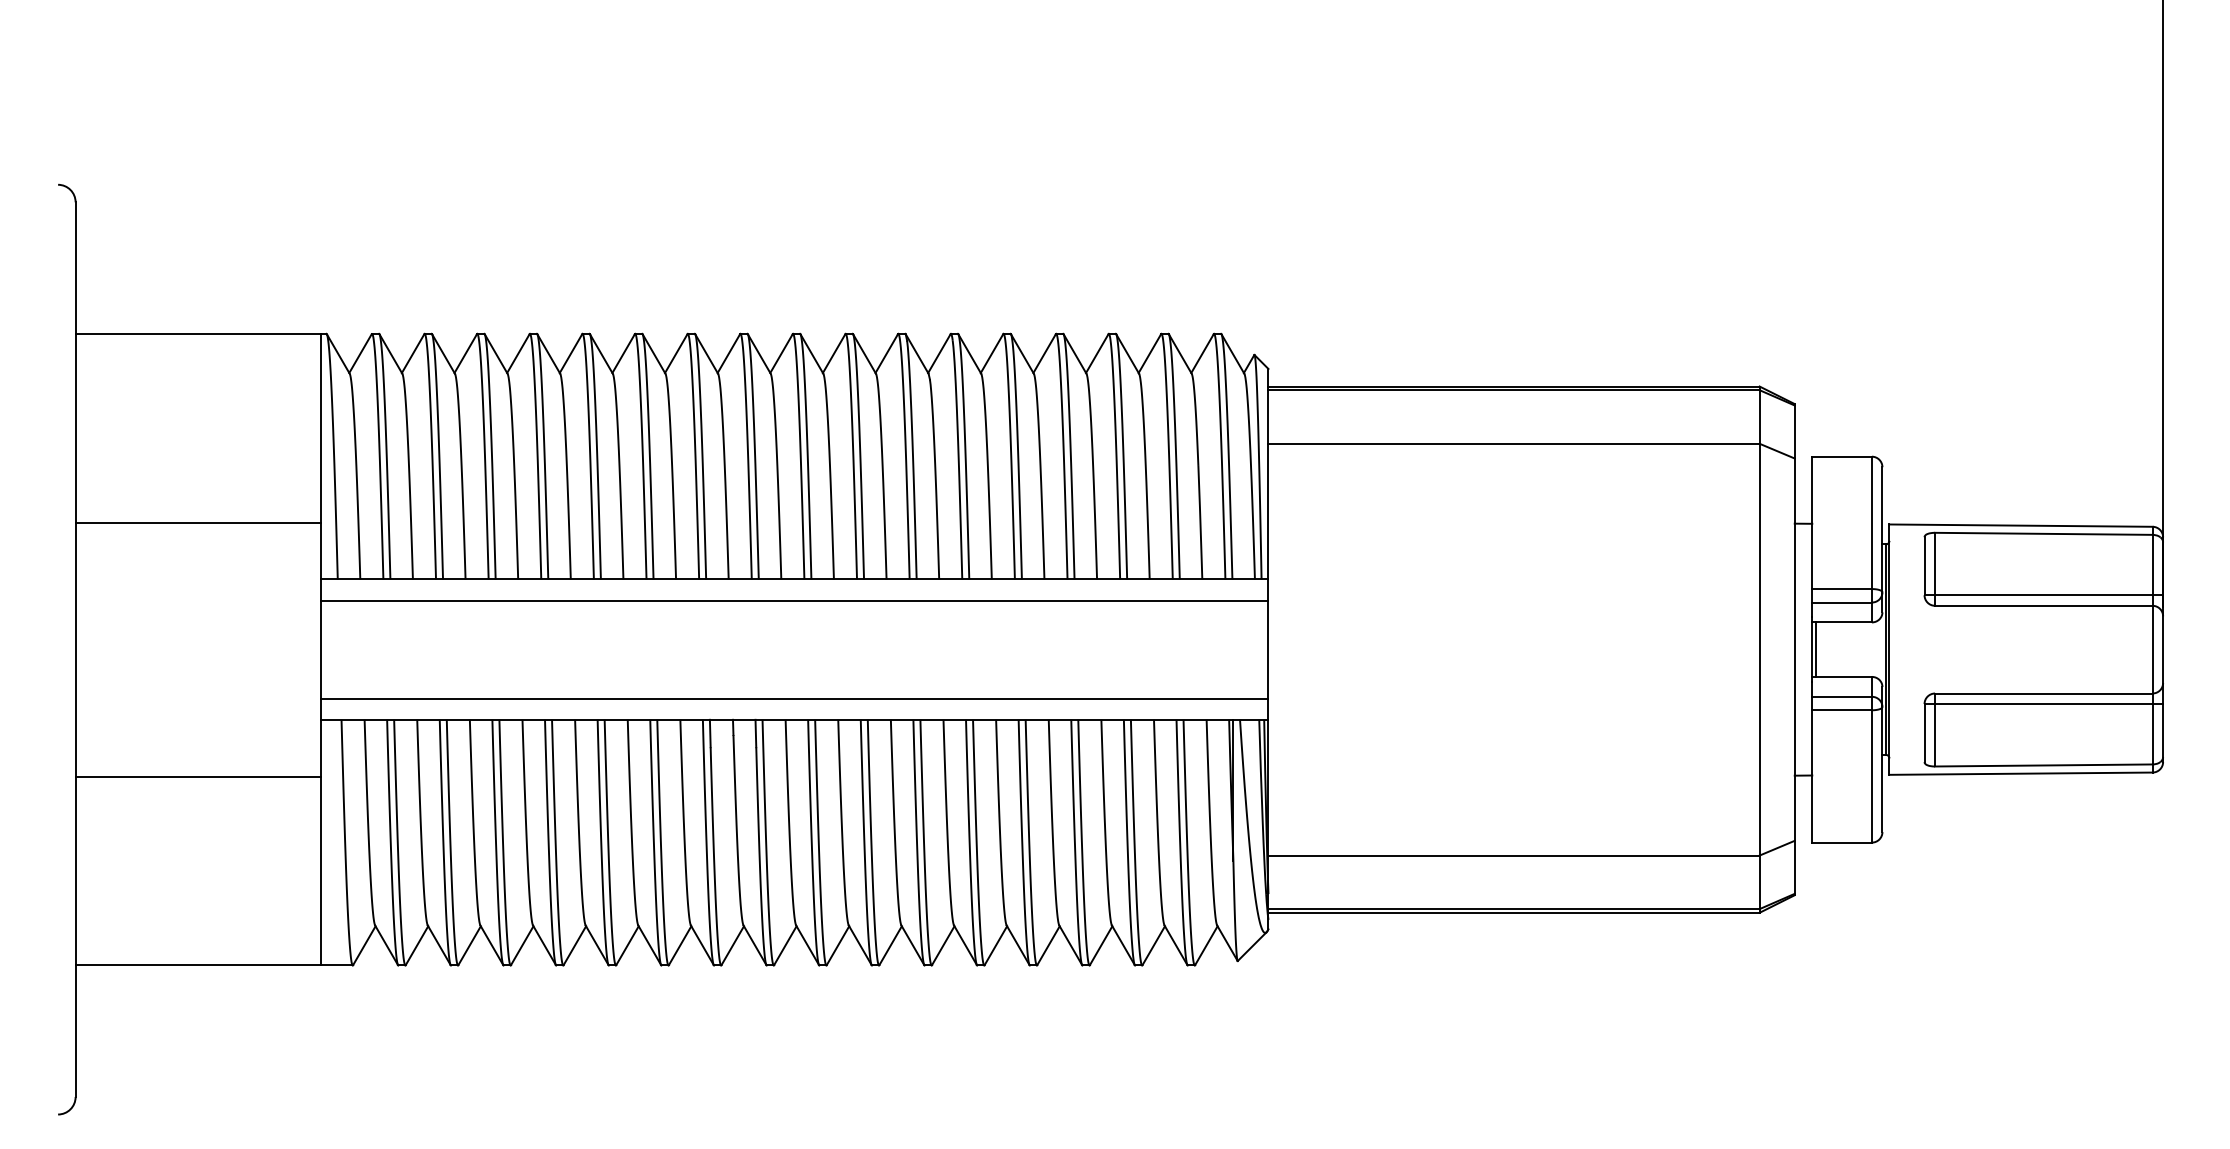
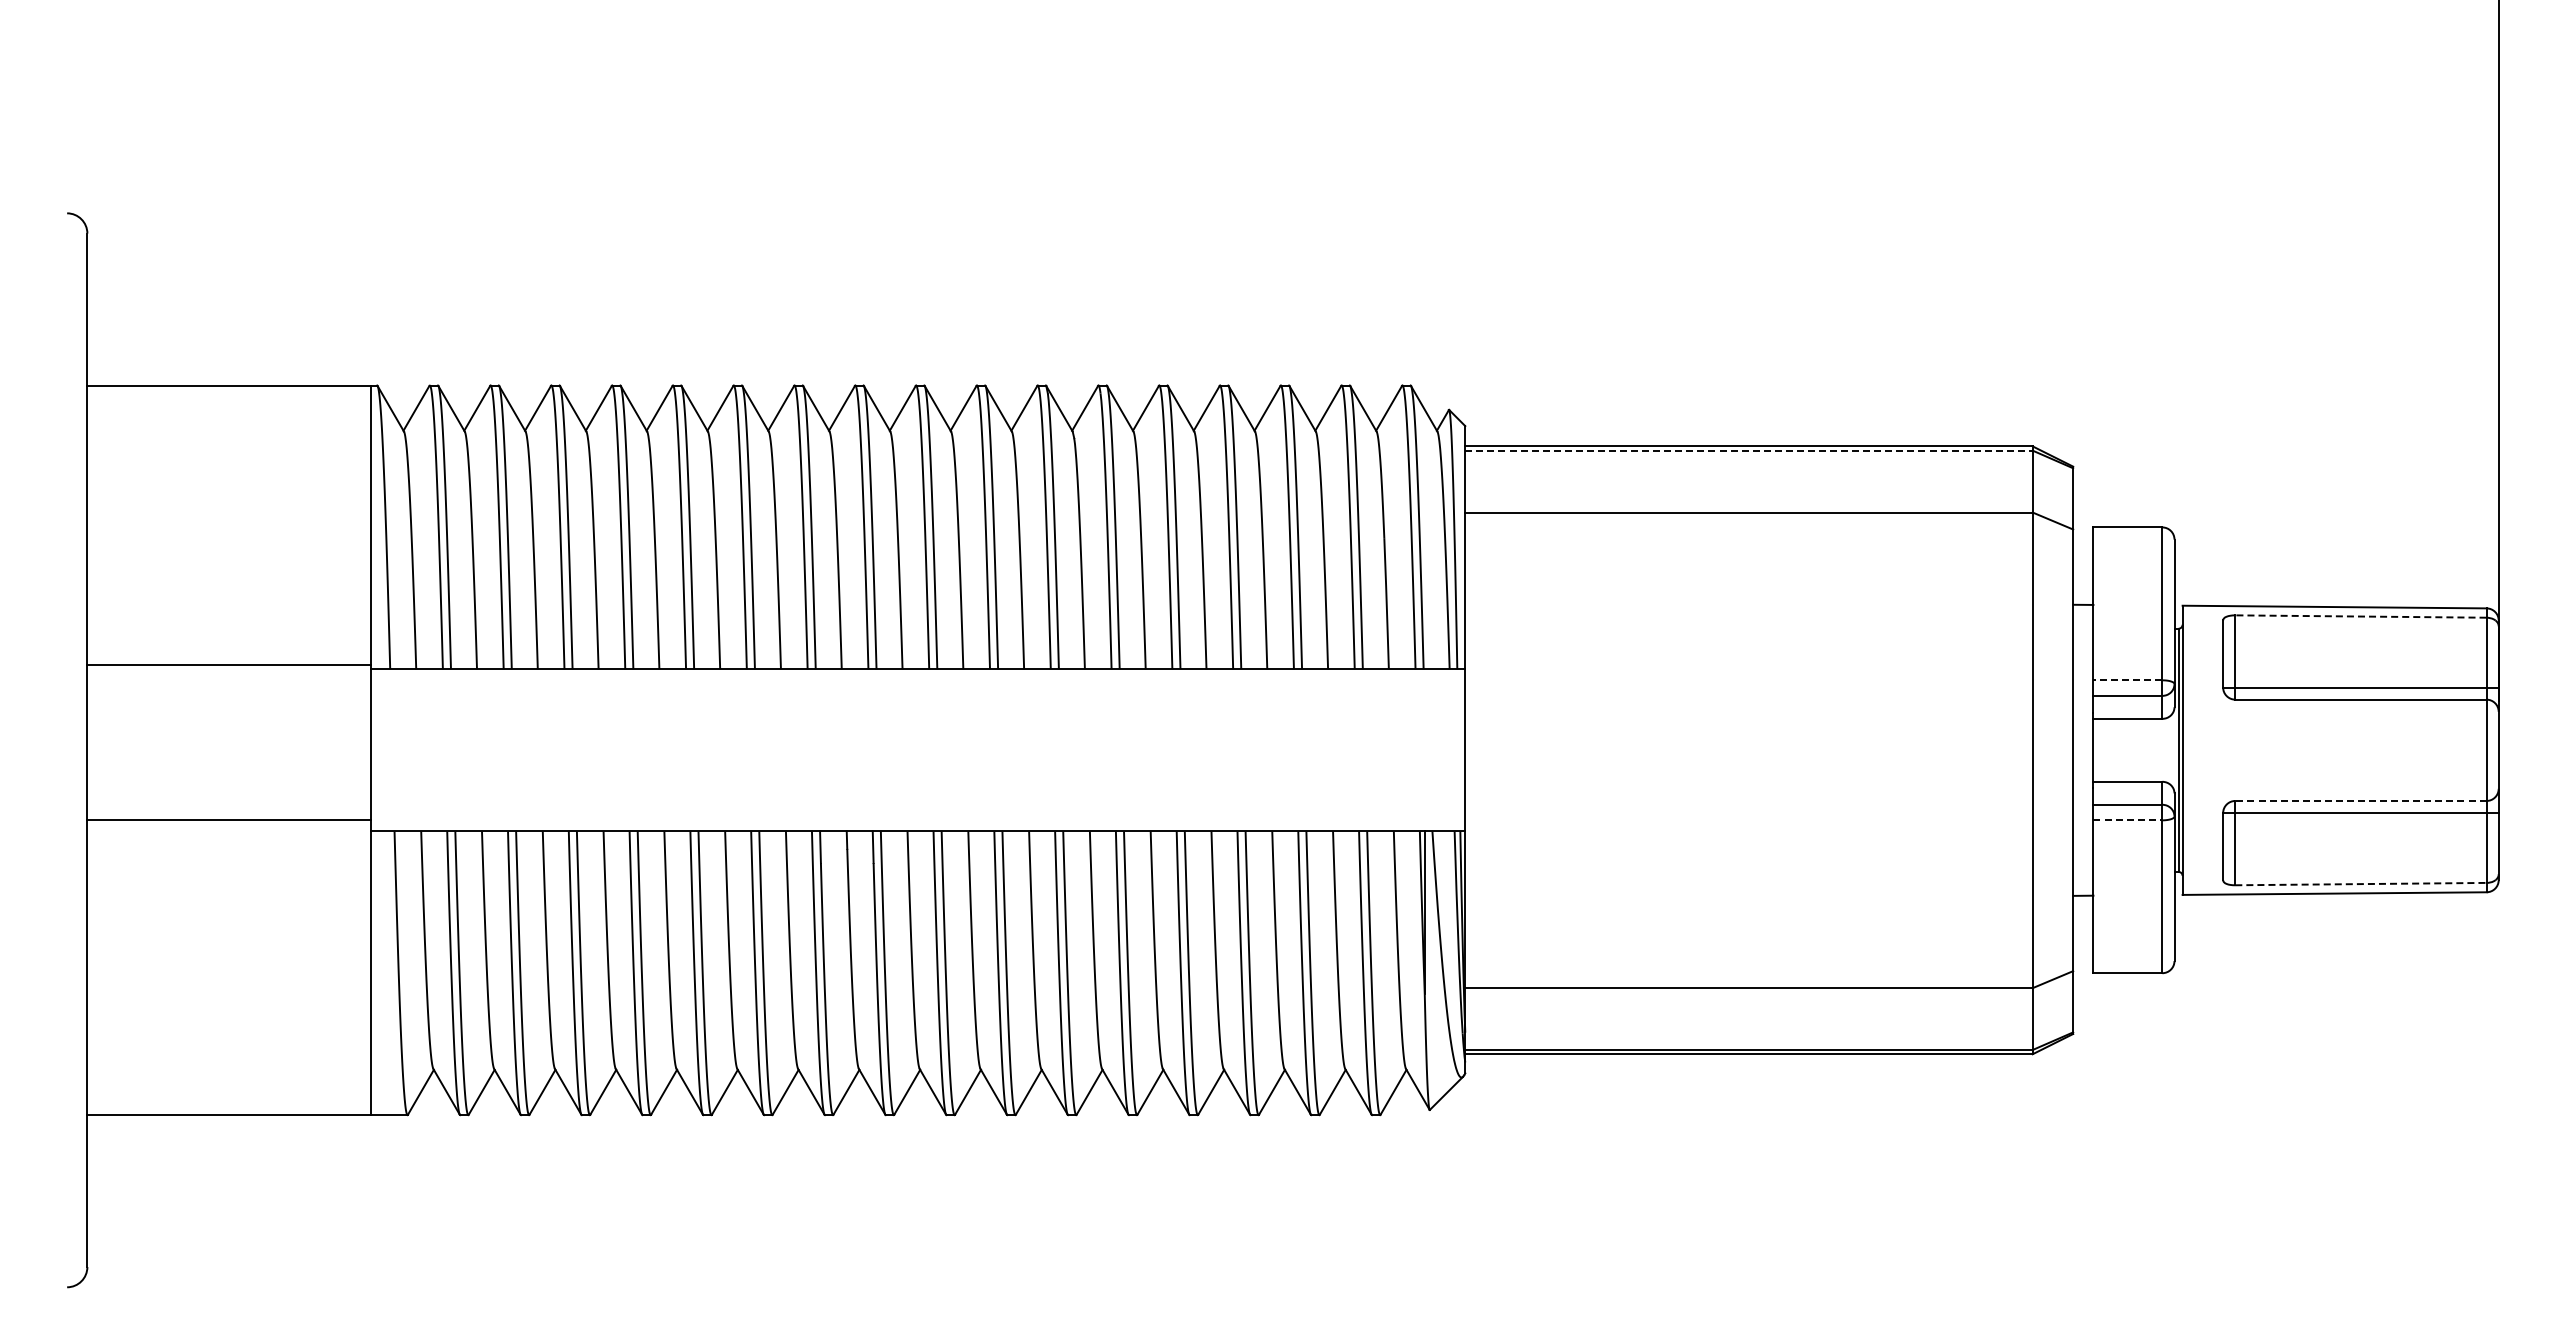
line: (1513, 390) -> (1748, 450), solid -> dashed
line: (198, 522) -> (229, 664), moved
line: (2043, 533) -> (2360, 616), solid -> dashed
line: (1841, 589) -> (2127, 680), solid -> dashed
line: (795, 600) -> (918, 693), removed
line: (1815, 648) -> (2097, 749), removed
line: (2043, 693) -> (2360, 800), solid -> dashed
line: (795, 699) -> (918, 807), removed
line: (1842, 710) -> (2128, 820), solid -> dashed
line: (2043, 765) -> (2360, 884), solid -> dashed
line: (198, 777) -> (229, 820), moved

